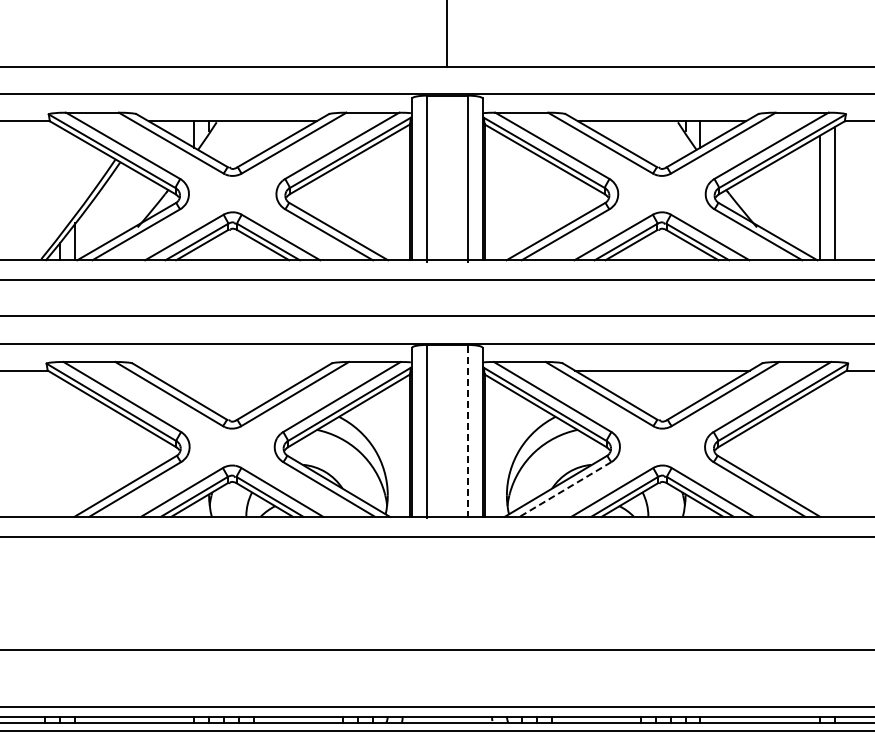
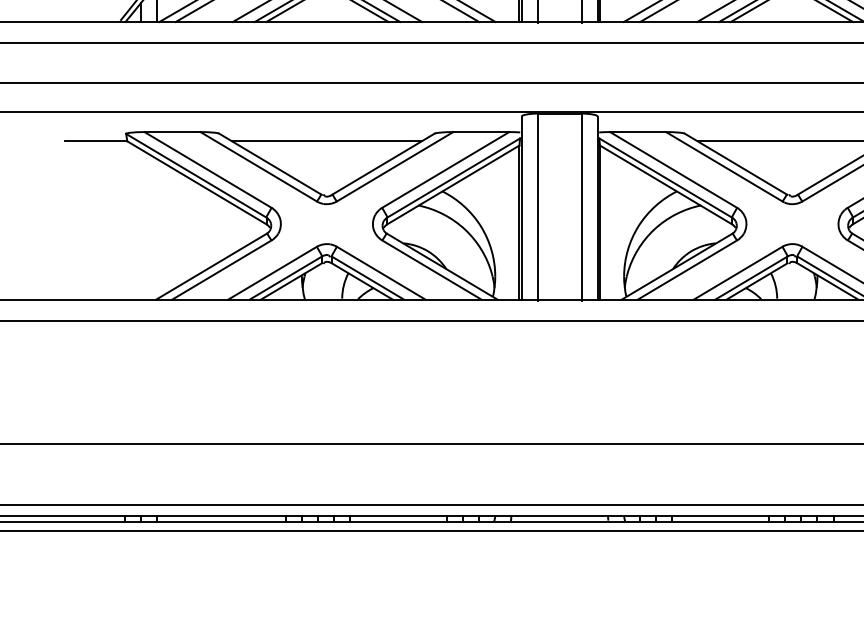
line: (231, 370) -> (326, 141), added
line: (467, 431) -> (581, 207), dashed -> solid
line: (565, 489) -> (687, 270), dashed -> solid

